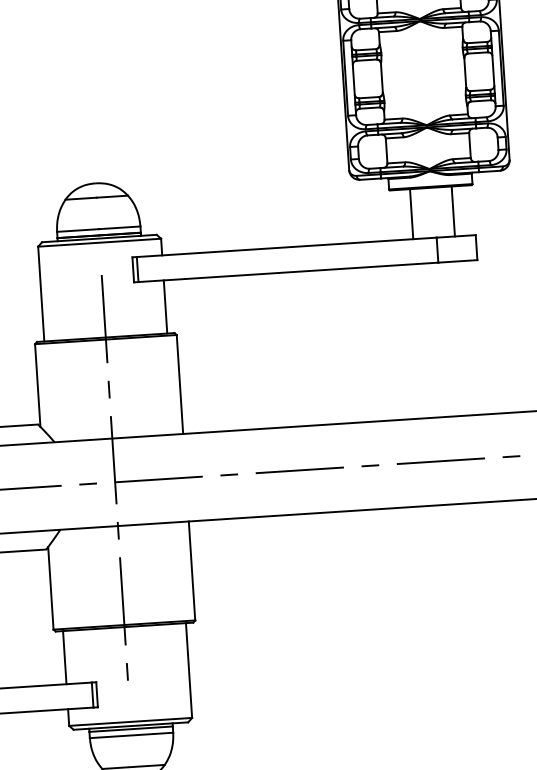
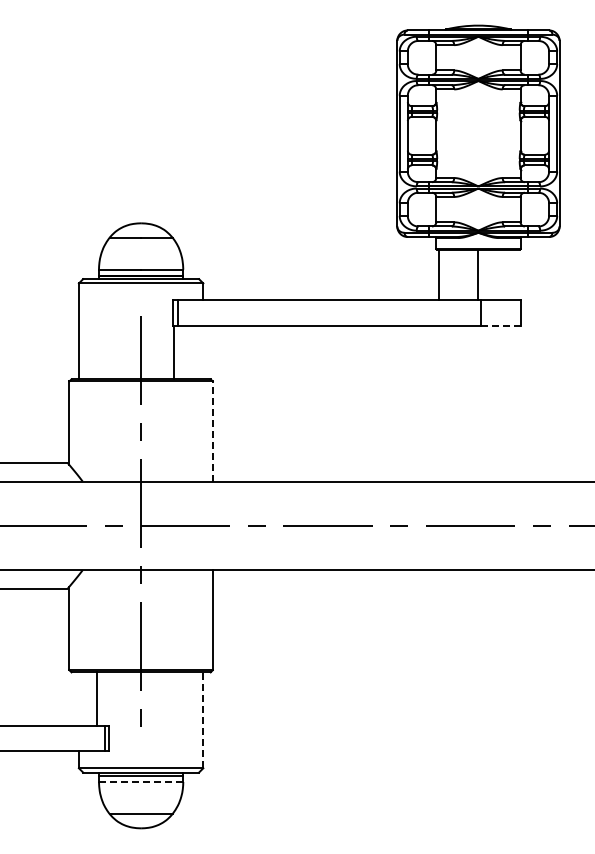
line: (453, 211) -> (477, 274), moved
line: (411, 213) -> (439, 274), moved
line: (457, 261) -> (500, 325), solid -> dashed
line: (165, 307) -> (174, 352), moved
line: (179, 384) -> (212, 431), solid -> dashed
line: (64, 657) -> (96, 699), moved
line: (189, 670) -> (203, 720), solid -> dashed
line: (131, 734) -> (141, 781), solid -> dashed

